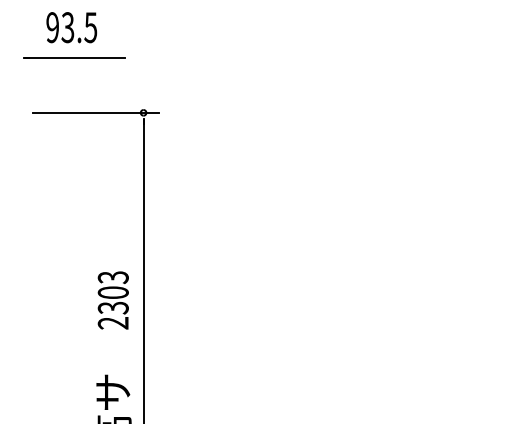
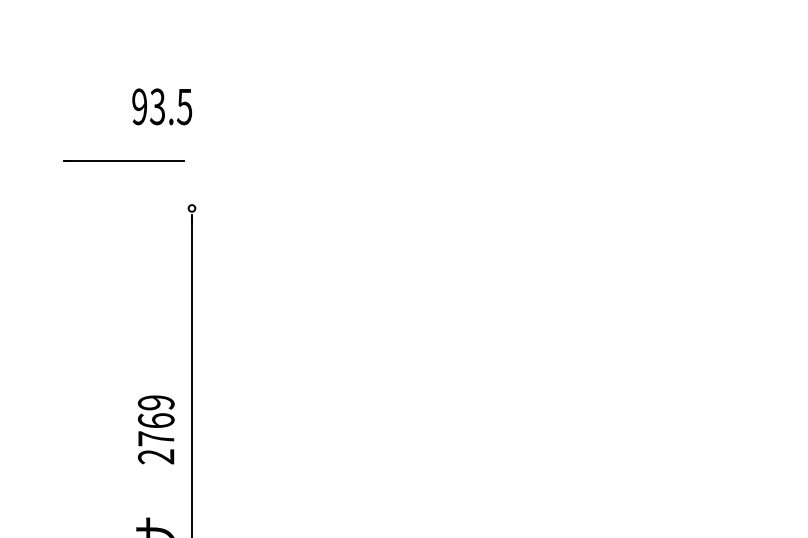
text: (72, 27) -> (162, 106), moved
line: (73, 57) -> (123, 160), moved
line: (95, 112) -> (135, 208), removed
text: (112, 292) -> (155, 420), 2303 -> 2769

